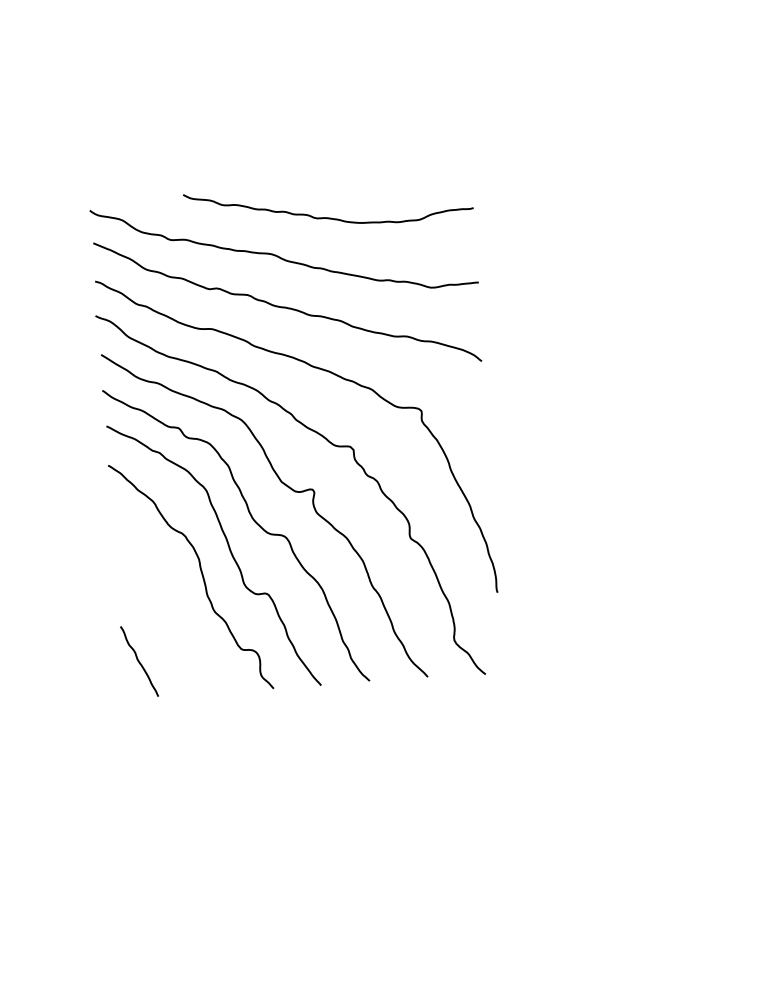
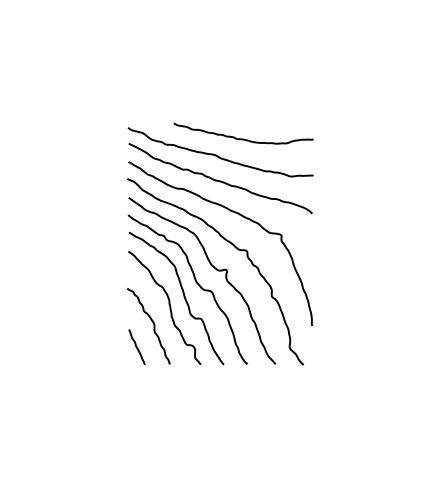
curve: (170, 616) -> (153, 326), added

